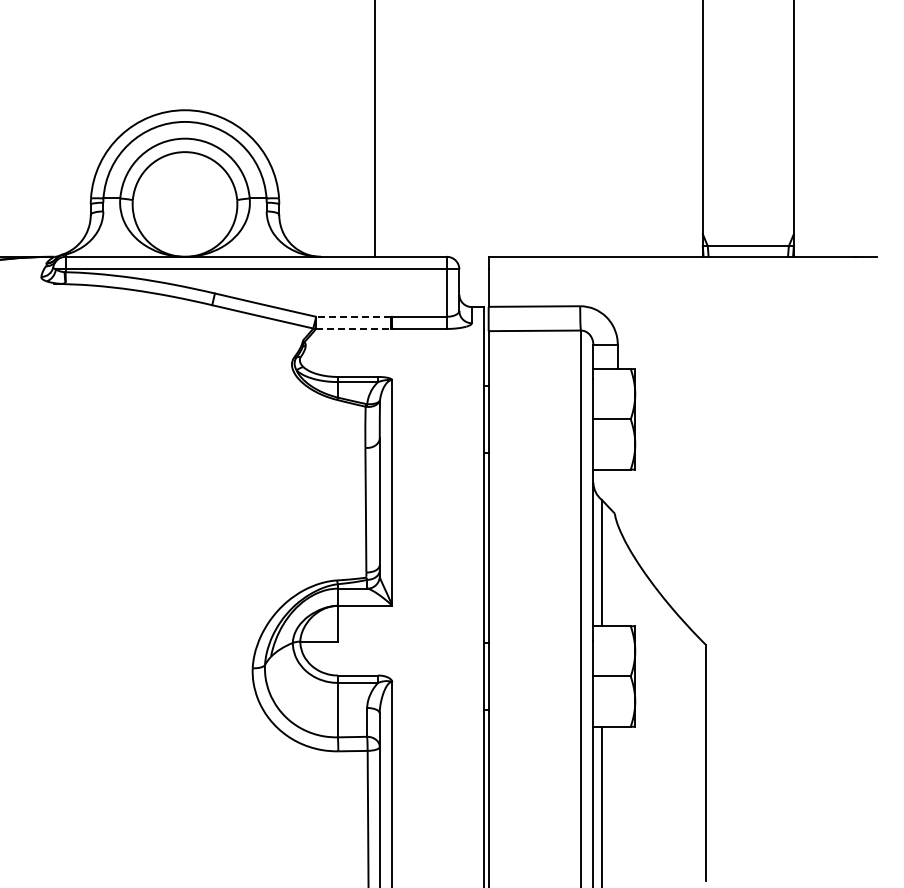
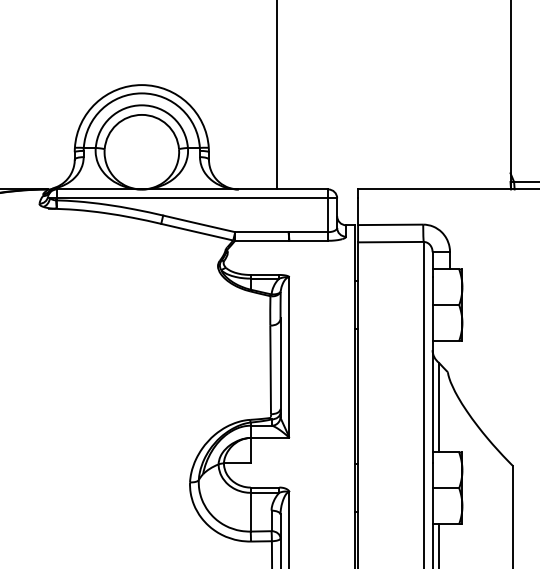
line: (353, 316) -> (261, 231), dashed -> solid
line: (354, 328) -> (262, 240), dashed -> solid

